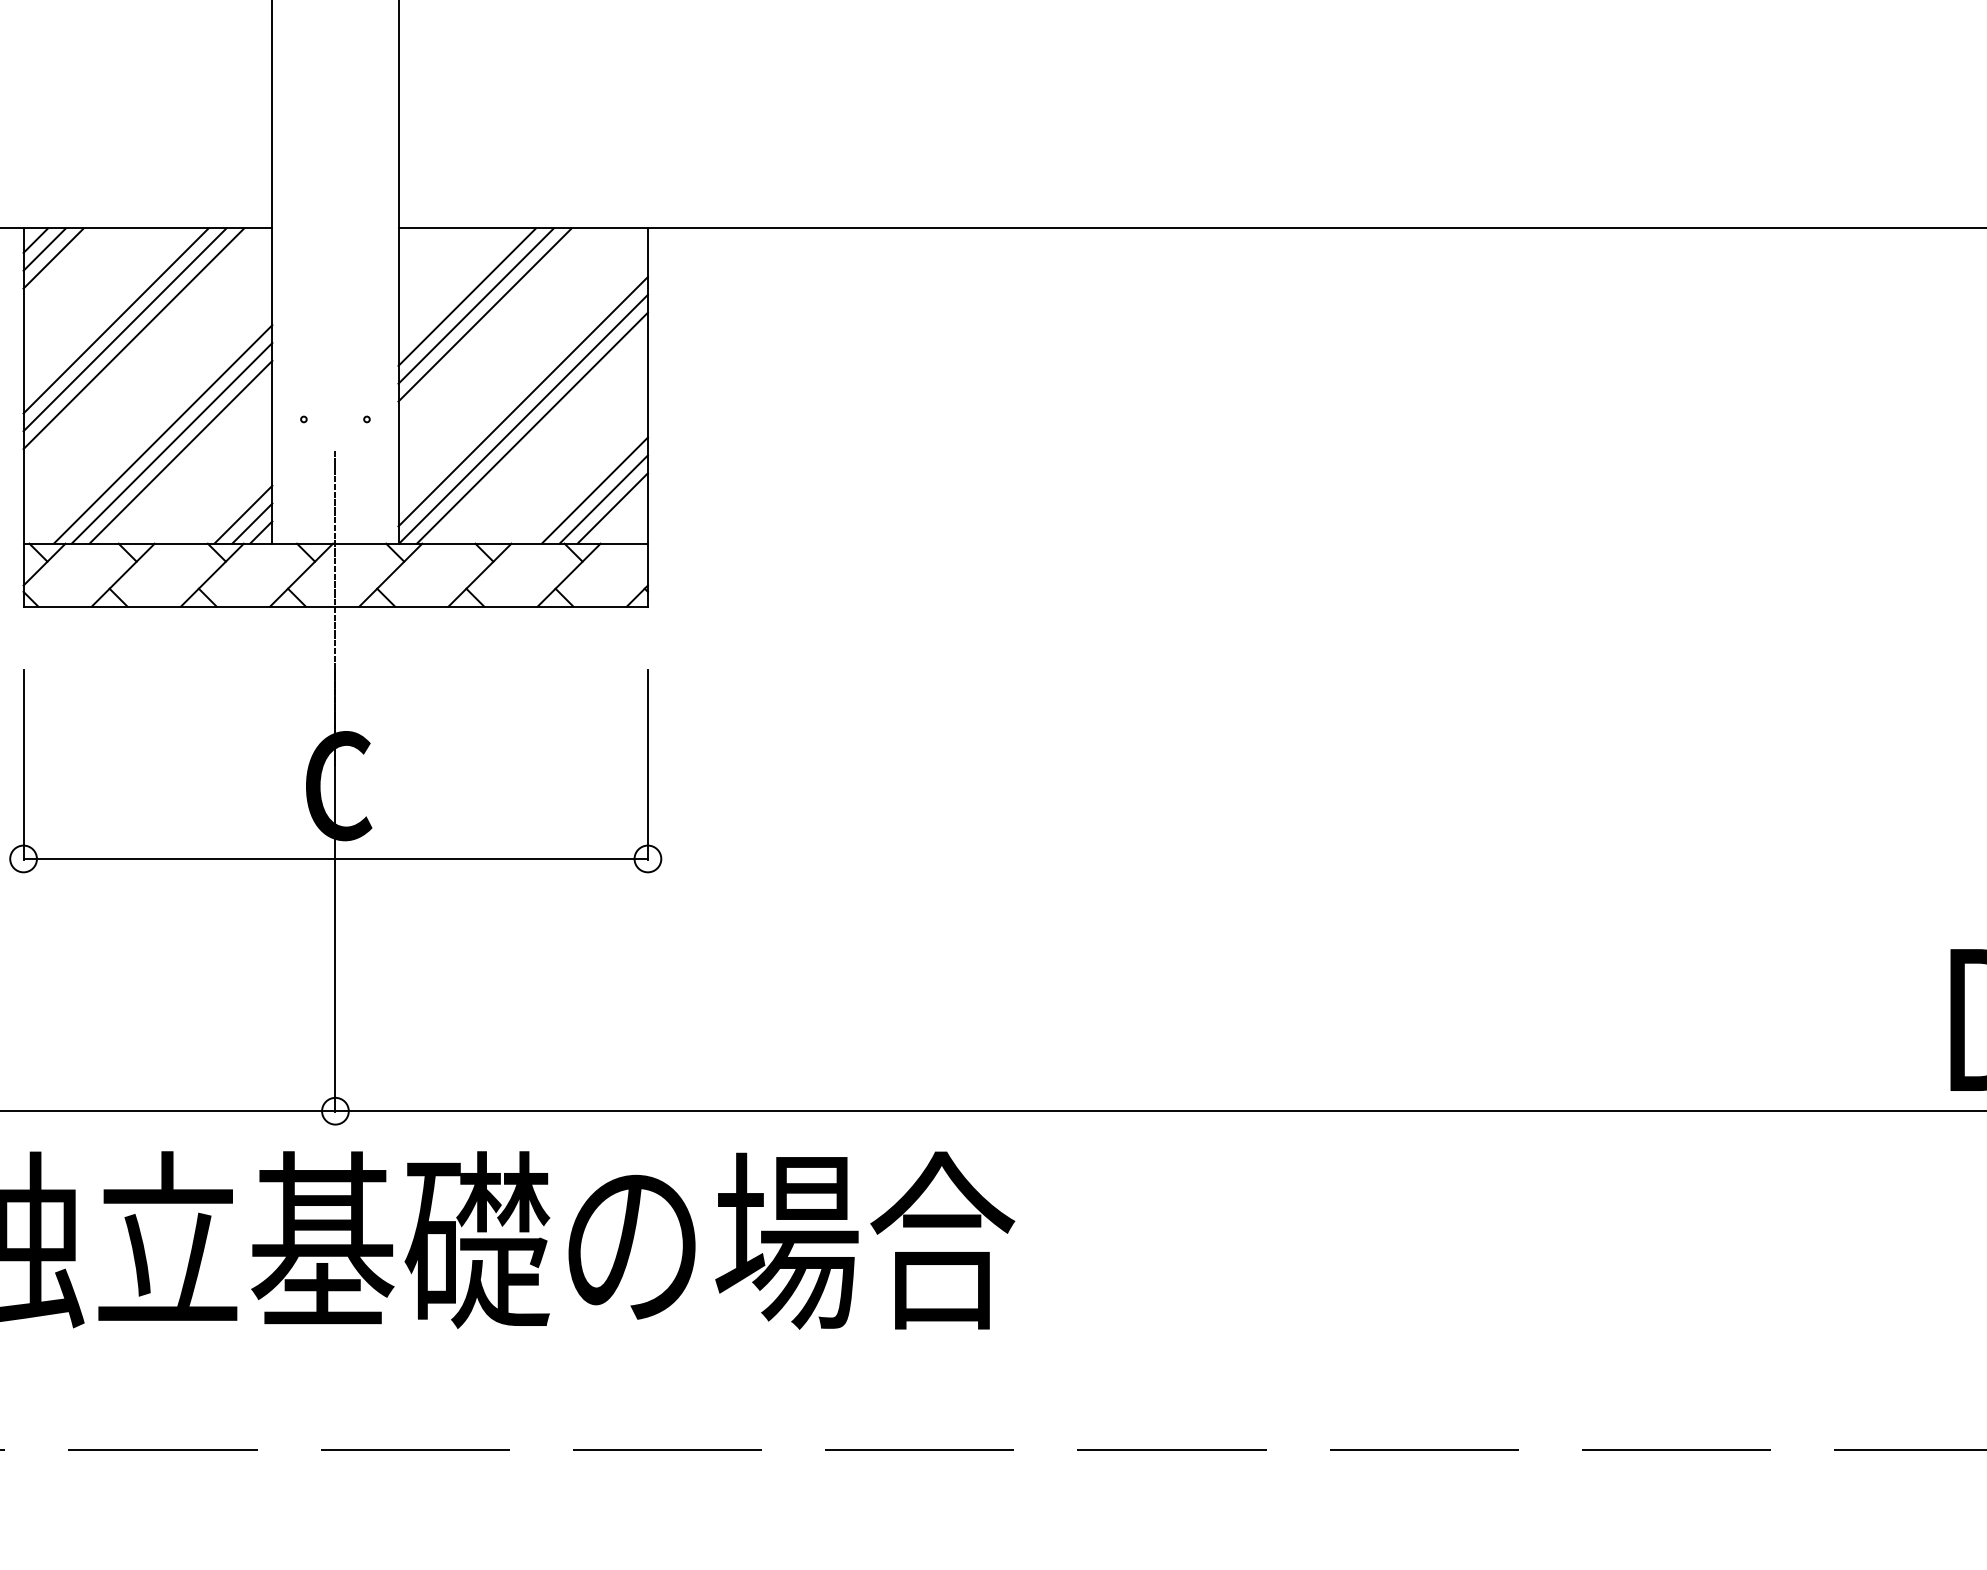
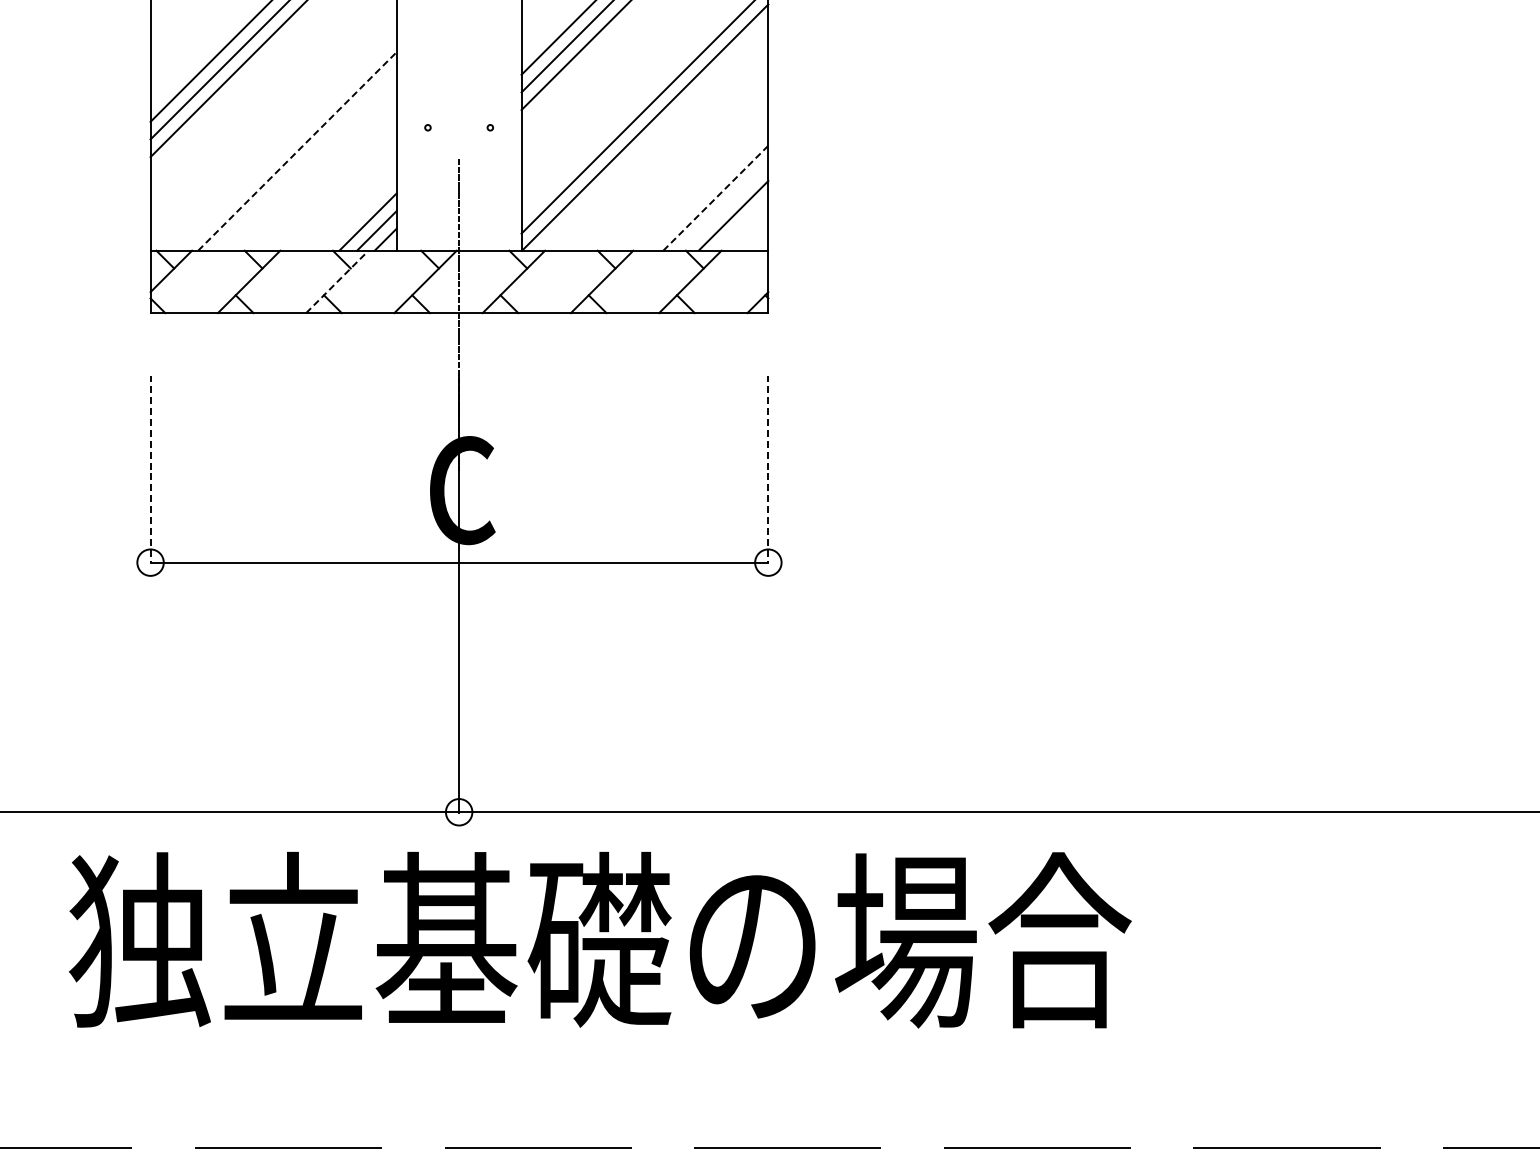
line: (531, 427) -> (653, 135), removed
line: (162, 434) -> (288, 142), removed
line: (172, 443) -> (297, 151), solid -> dashed
line: (180, 451) -> (305, 159), removed
line: (595, 490) -> (716, 198), solid -> dashed
line: (603, 499) -> (724, 206), removed
line: (212, 575) -> (337, 282), solid -> dashed
line: (23, 764) -> (150, 469), solid -> dashed
line: (647, 764) -> (767, 469), solid -> dashed

